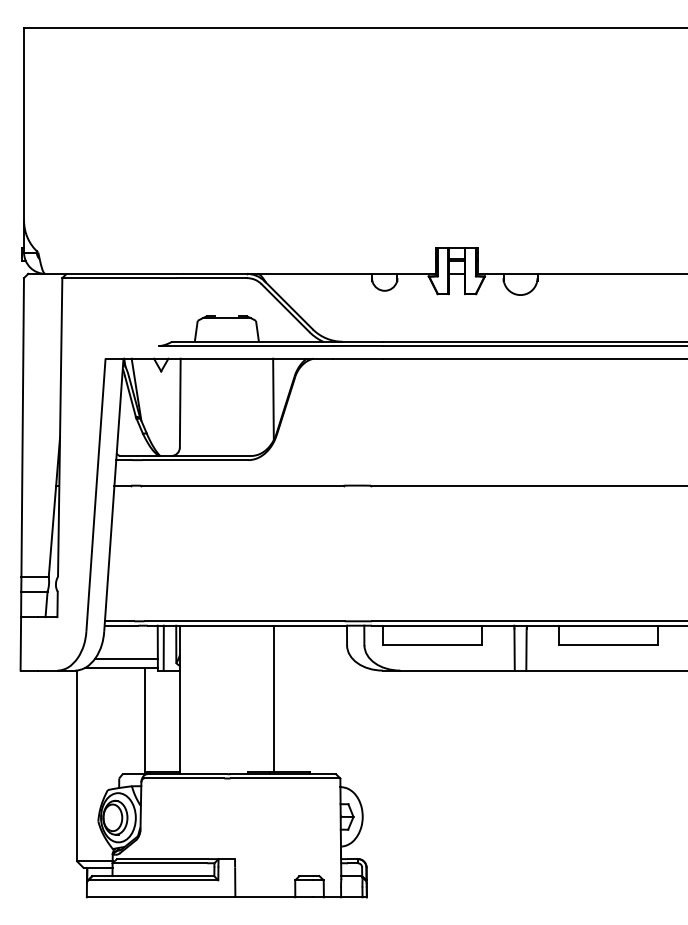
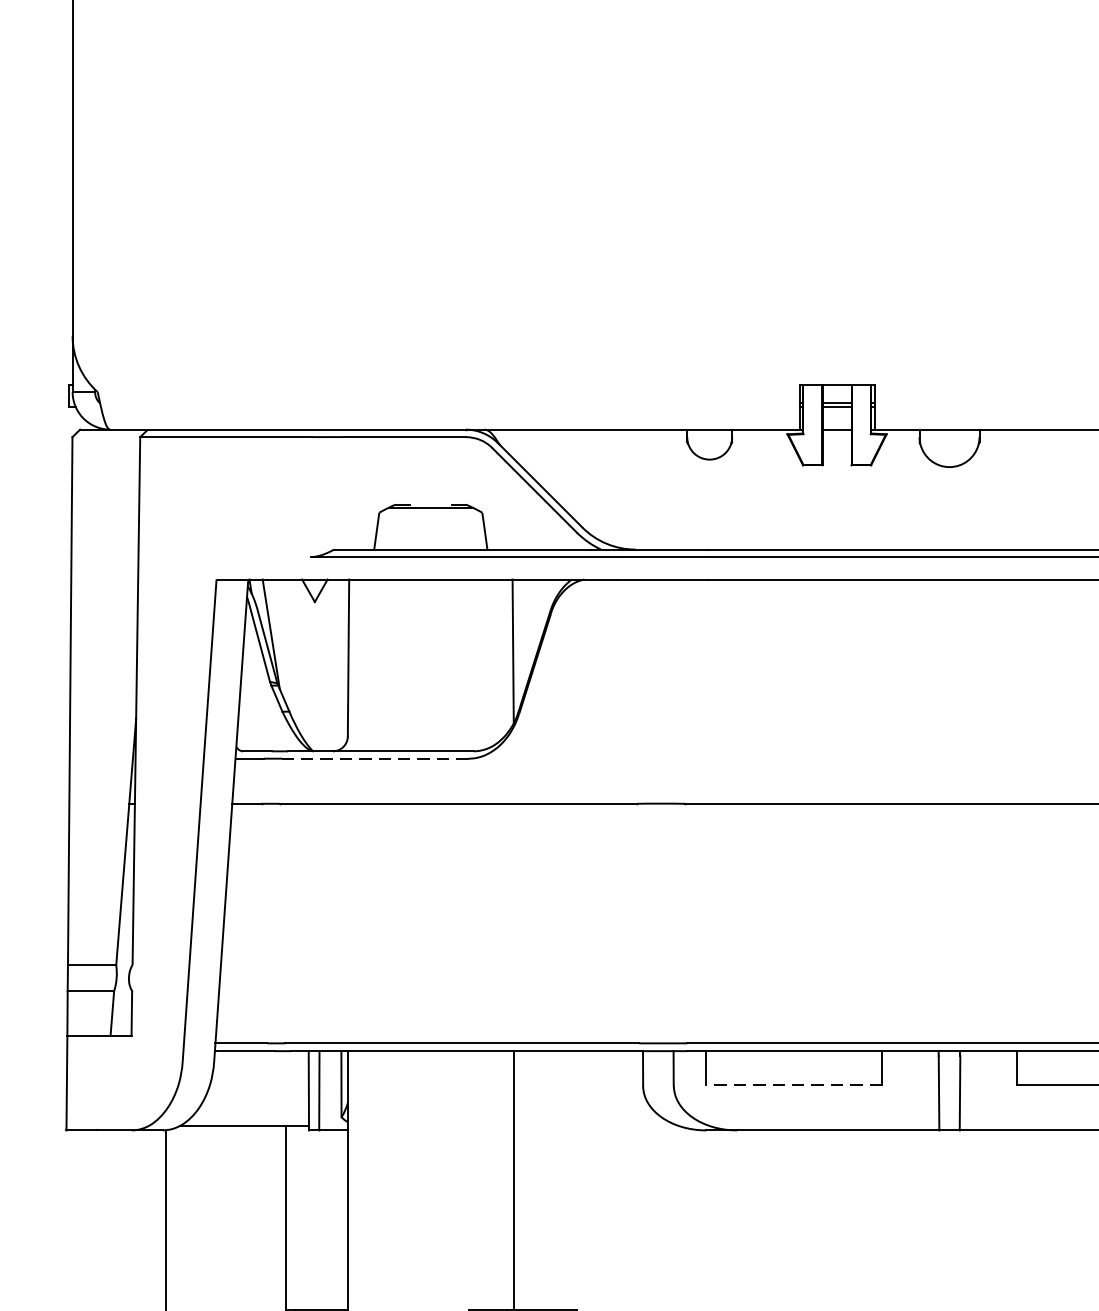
line: (195, 460) -> (375, 759), solid -> dashed
line: (432, 645) -> (794, 1086), solid -> dashed
line: (125, 659) -> (251, 1110), removed

